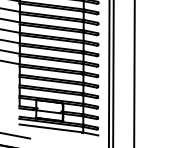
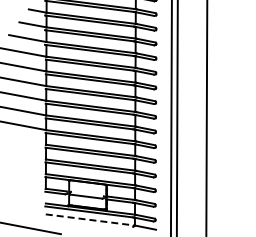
line: (51, 128) -> (90, 219), solid -> dashed

